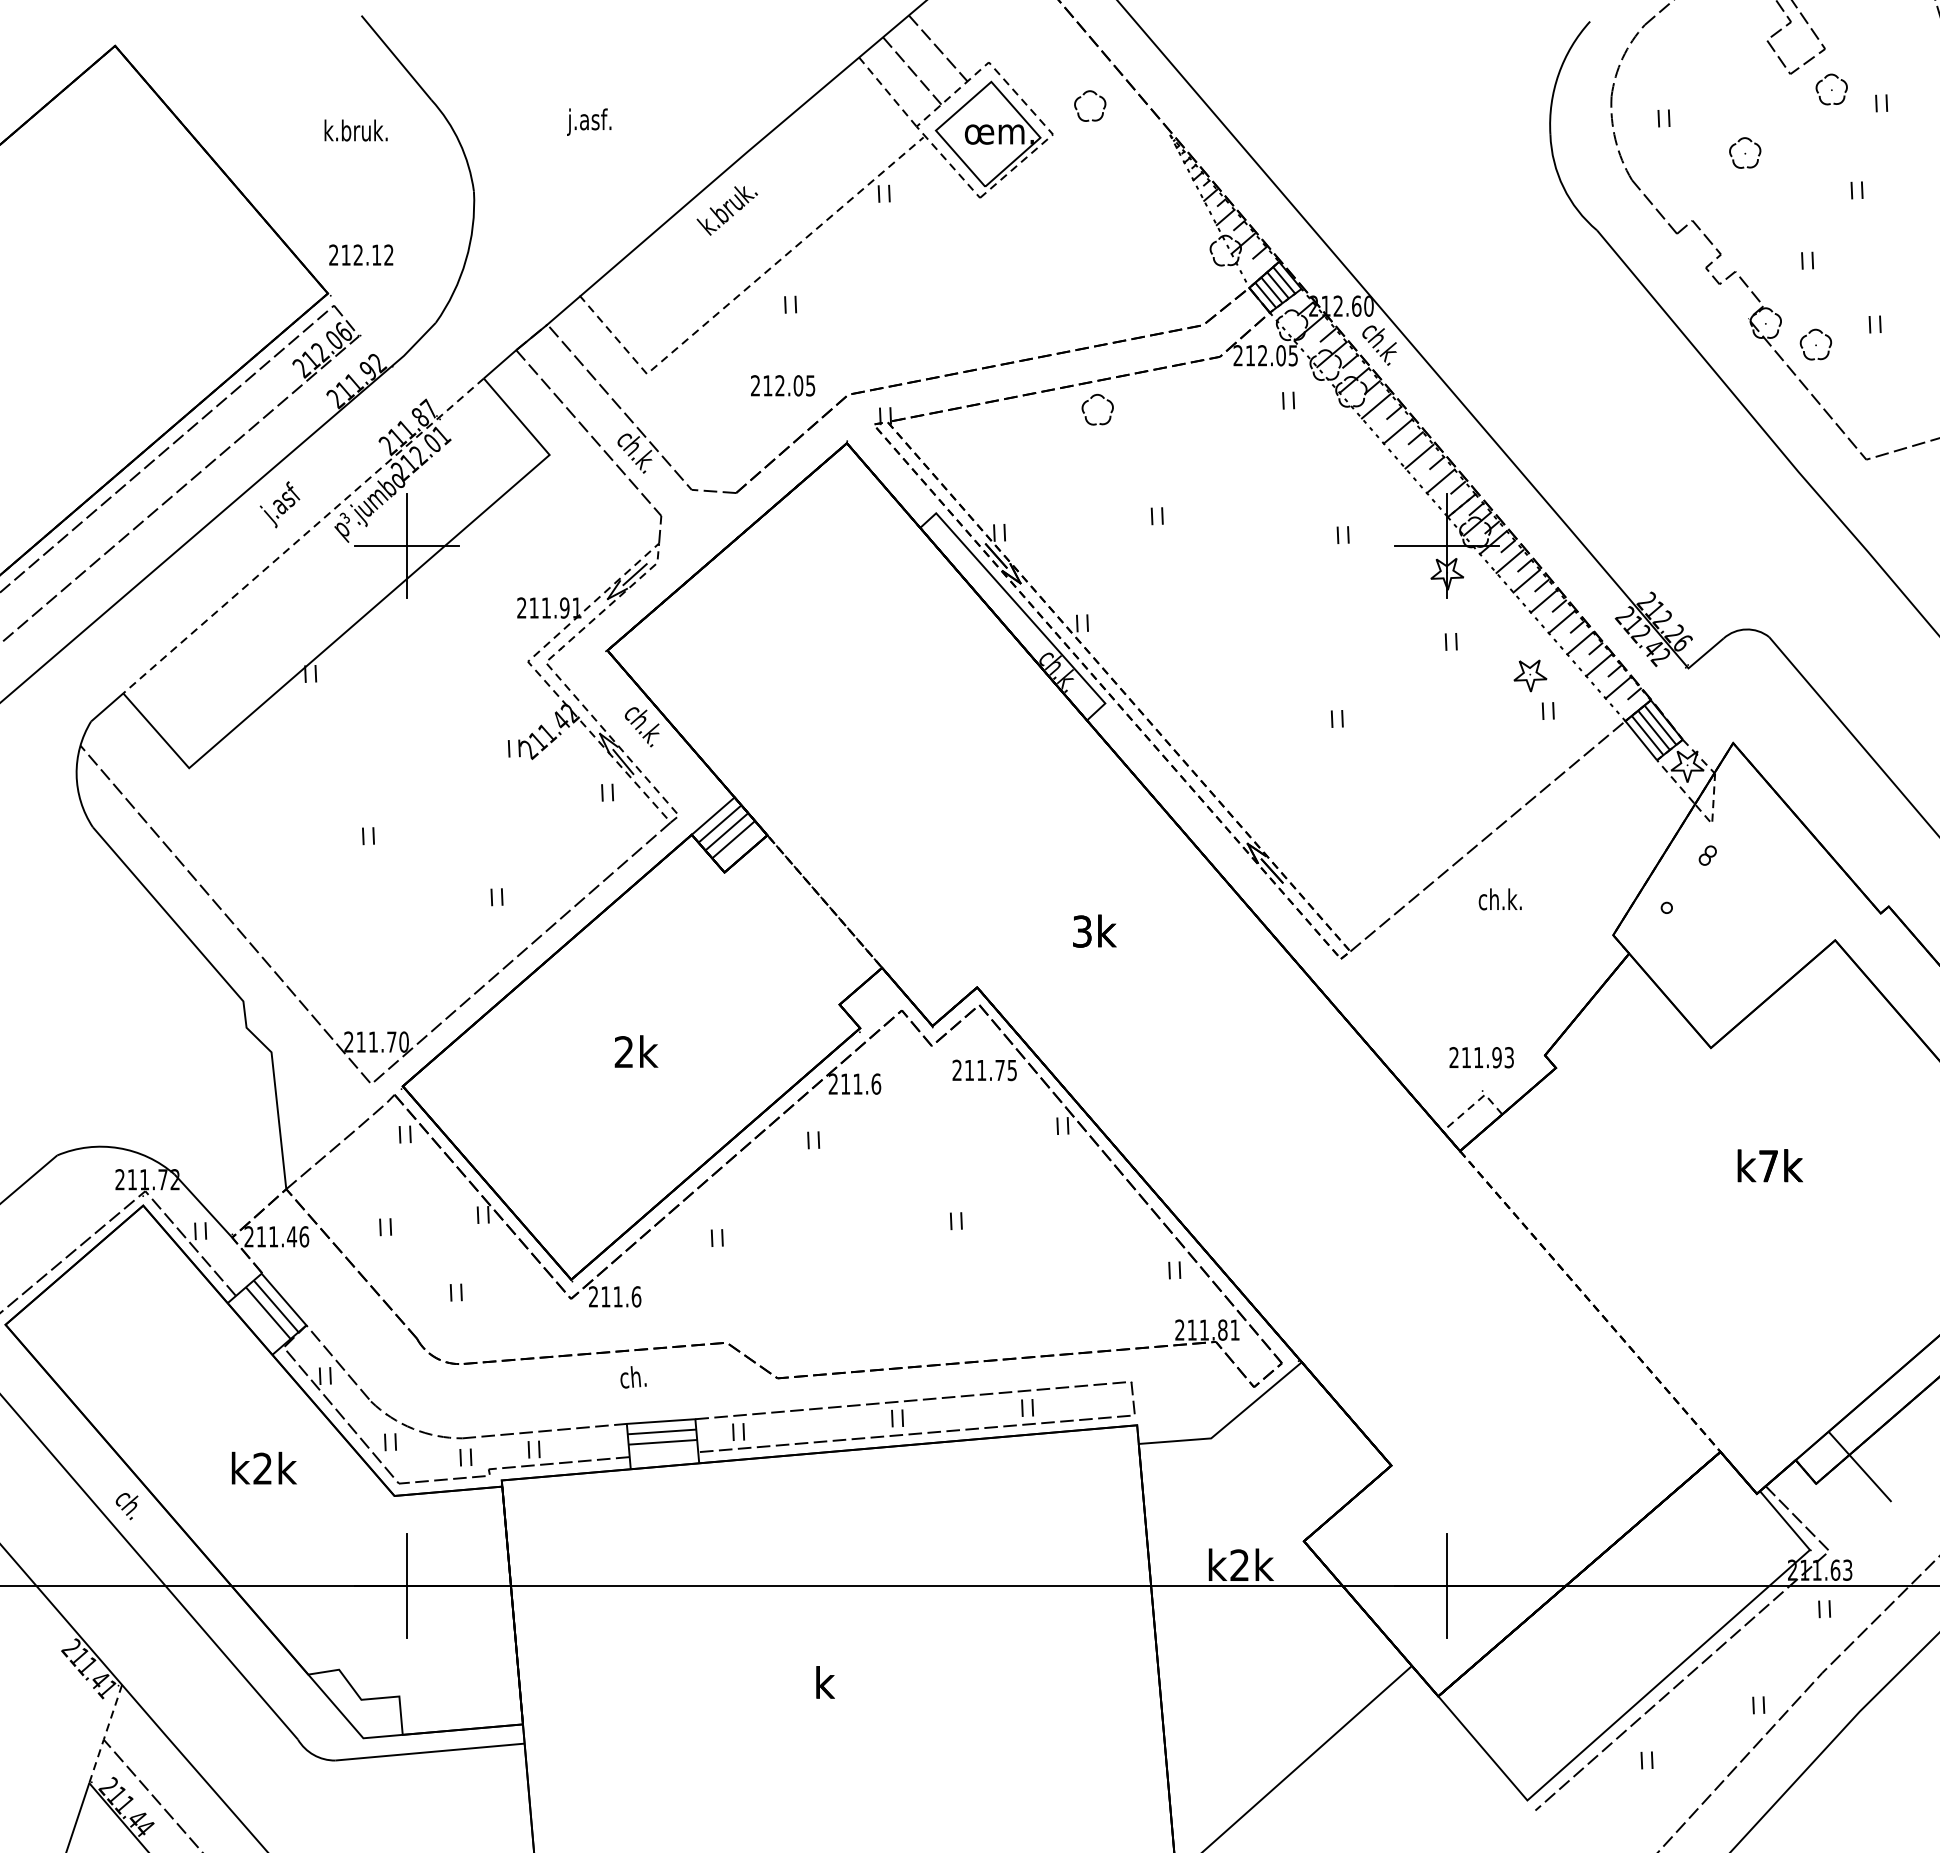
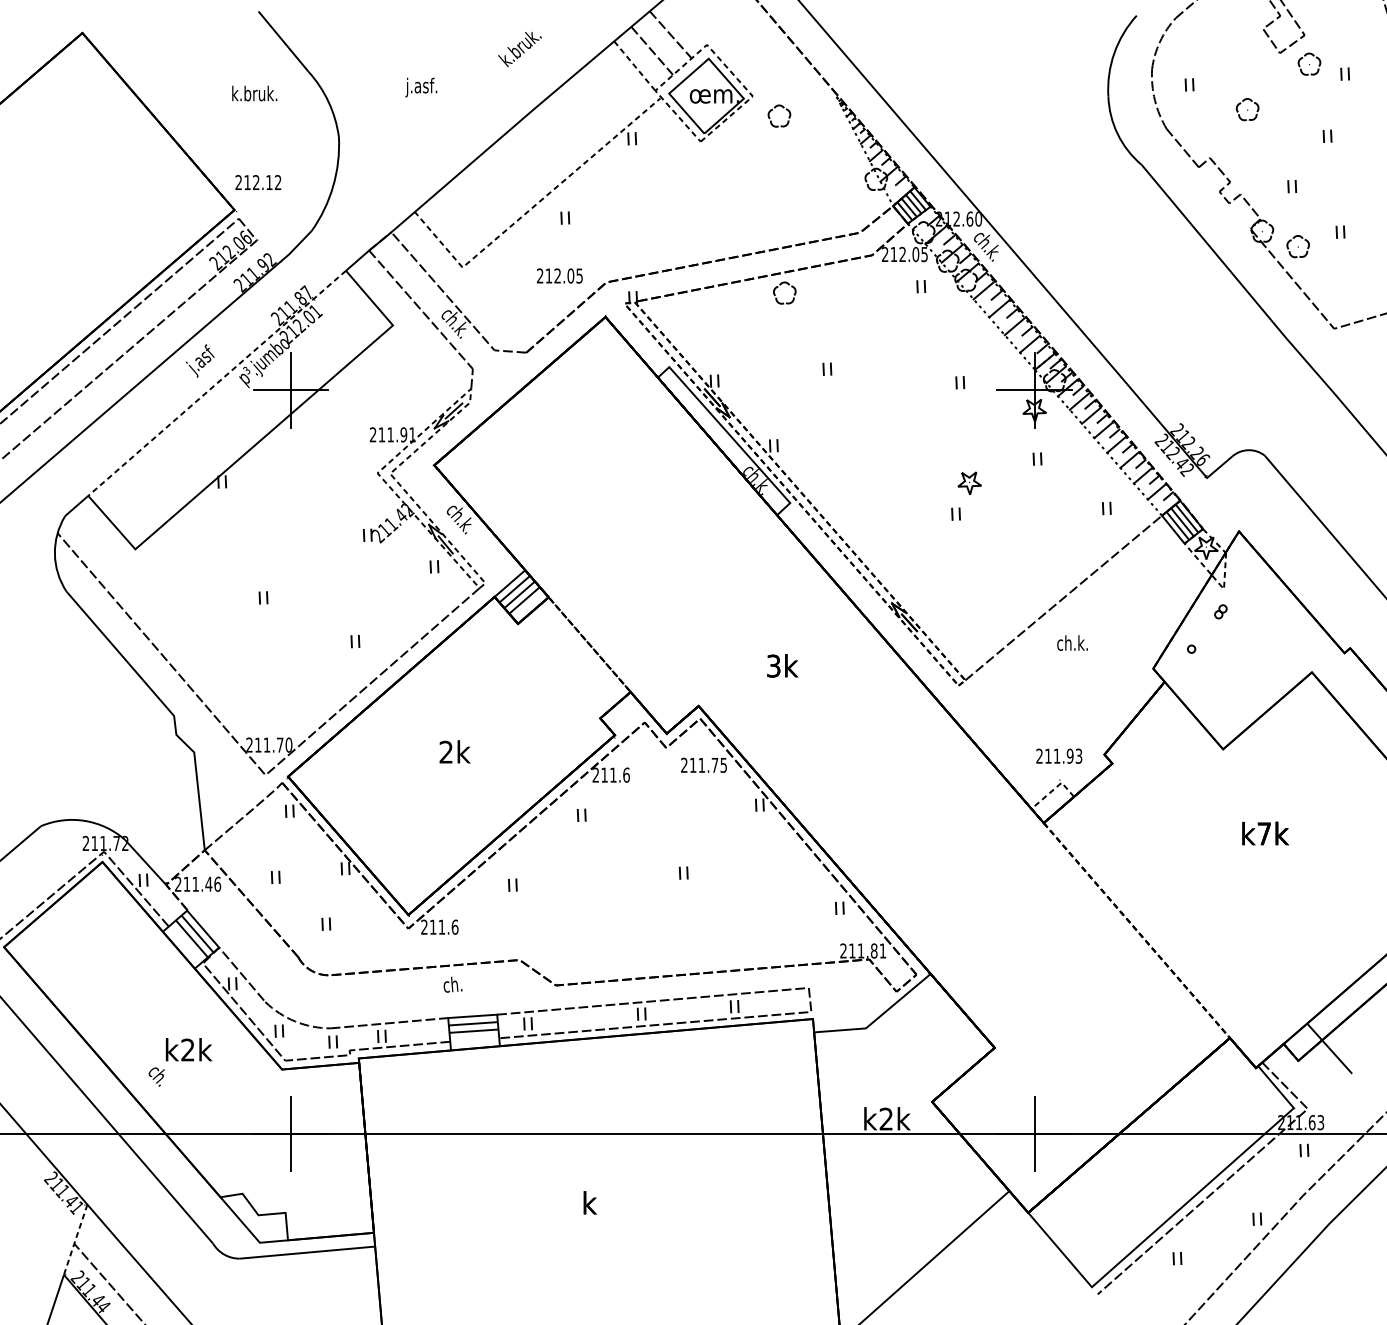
part: (1095, 95) -> (783, 108), moved
text: (726, 210) -> (519, 49), moved
part: (1530, 675) -> (969, 483), moved
text: (126, 1506) -> (156, 1077), moved

